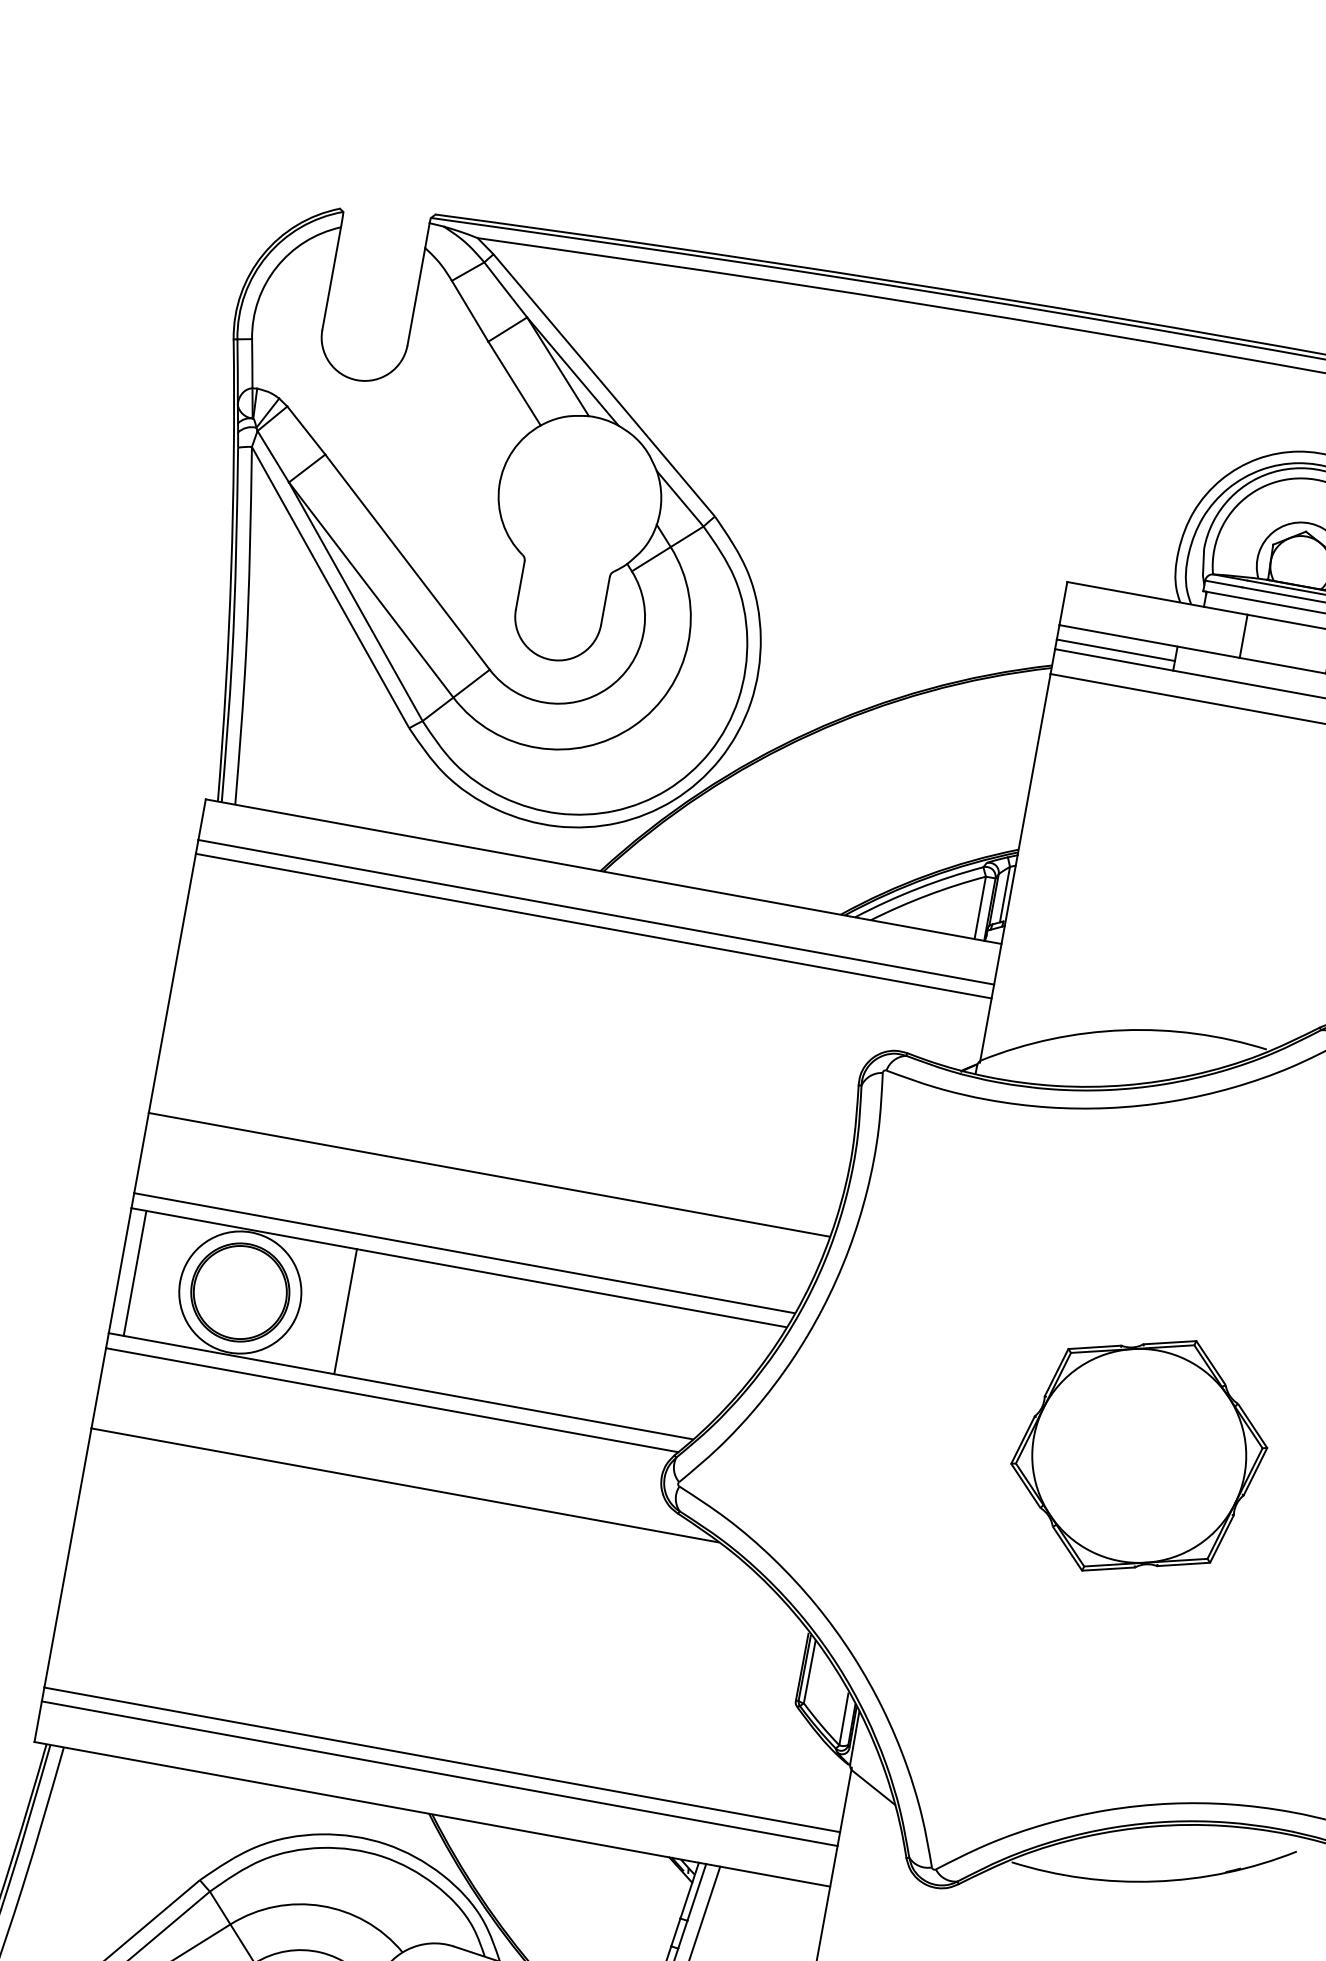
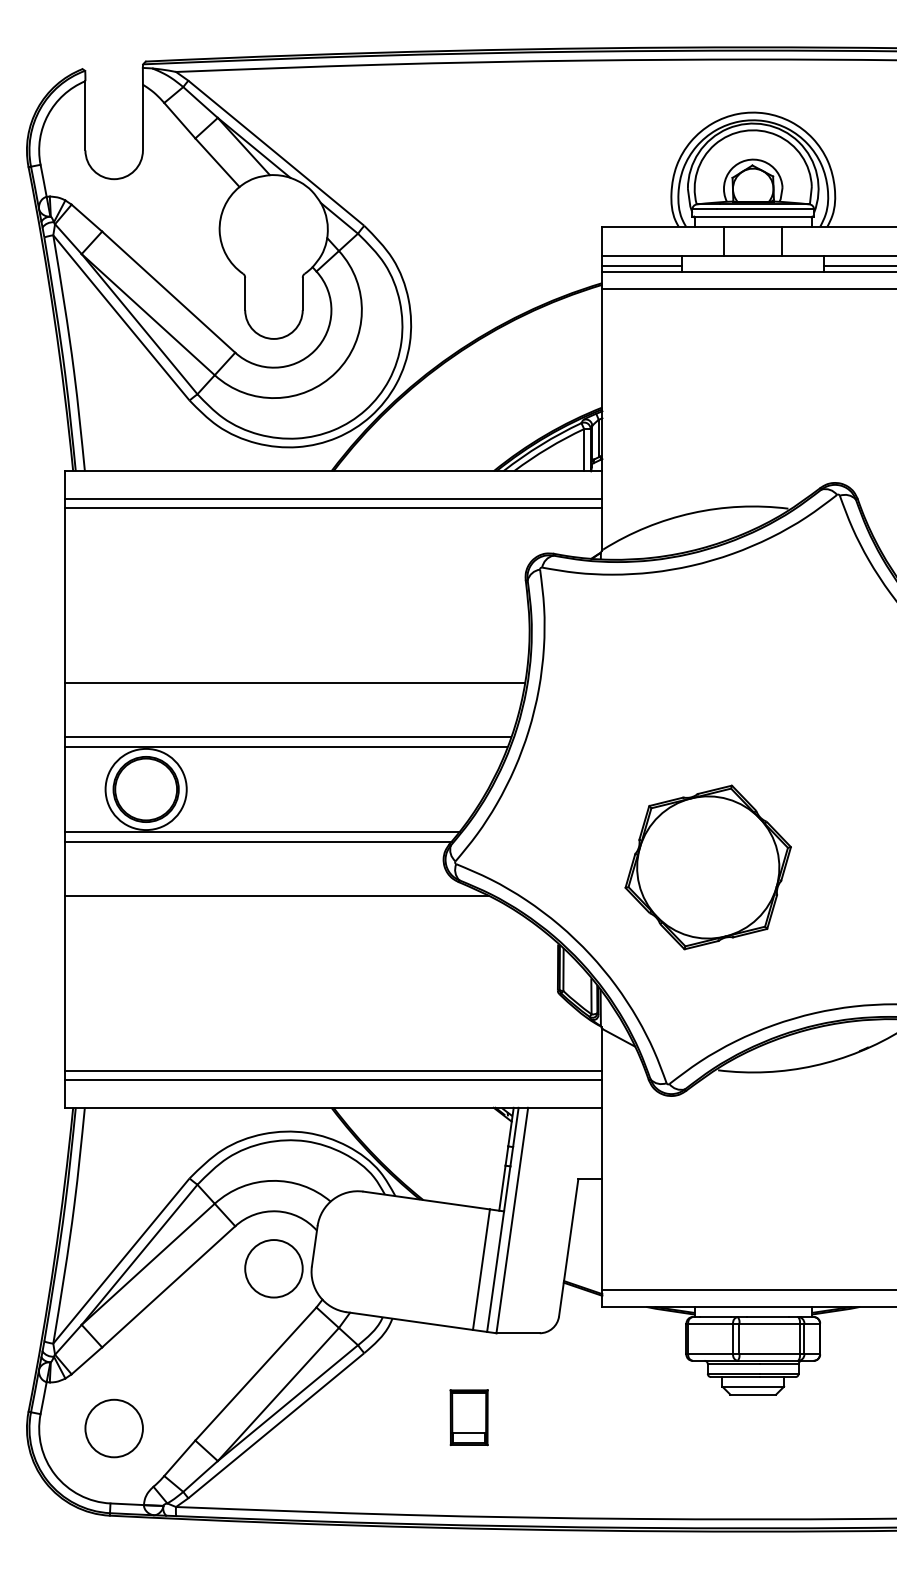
line: (135, 1273) -> (75, 789), removed
line: (345, 1311) -> (217, 789), removed
part: (1138, 1455) -> (707, 867), moved

